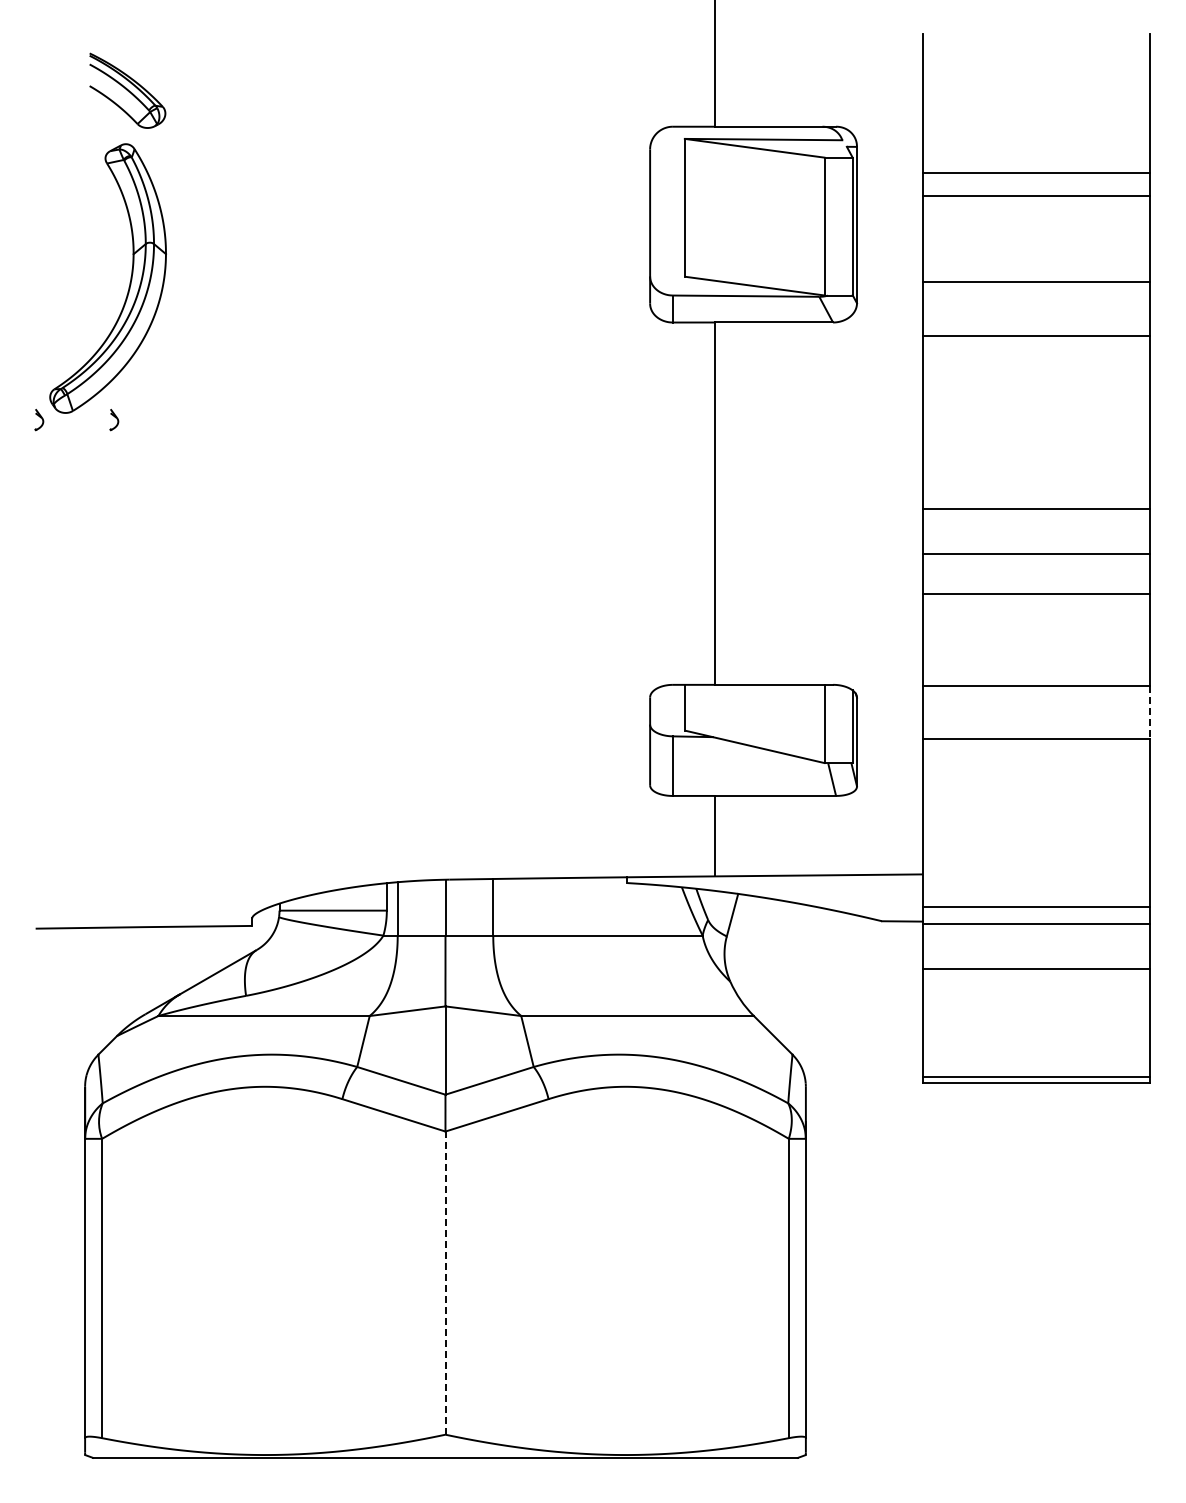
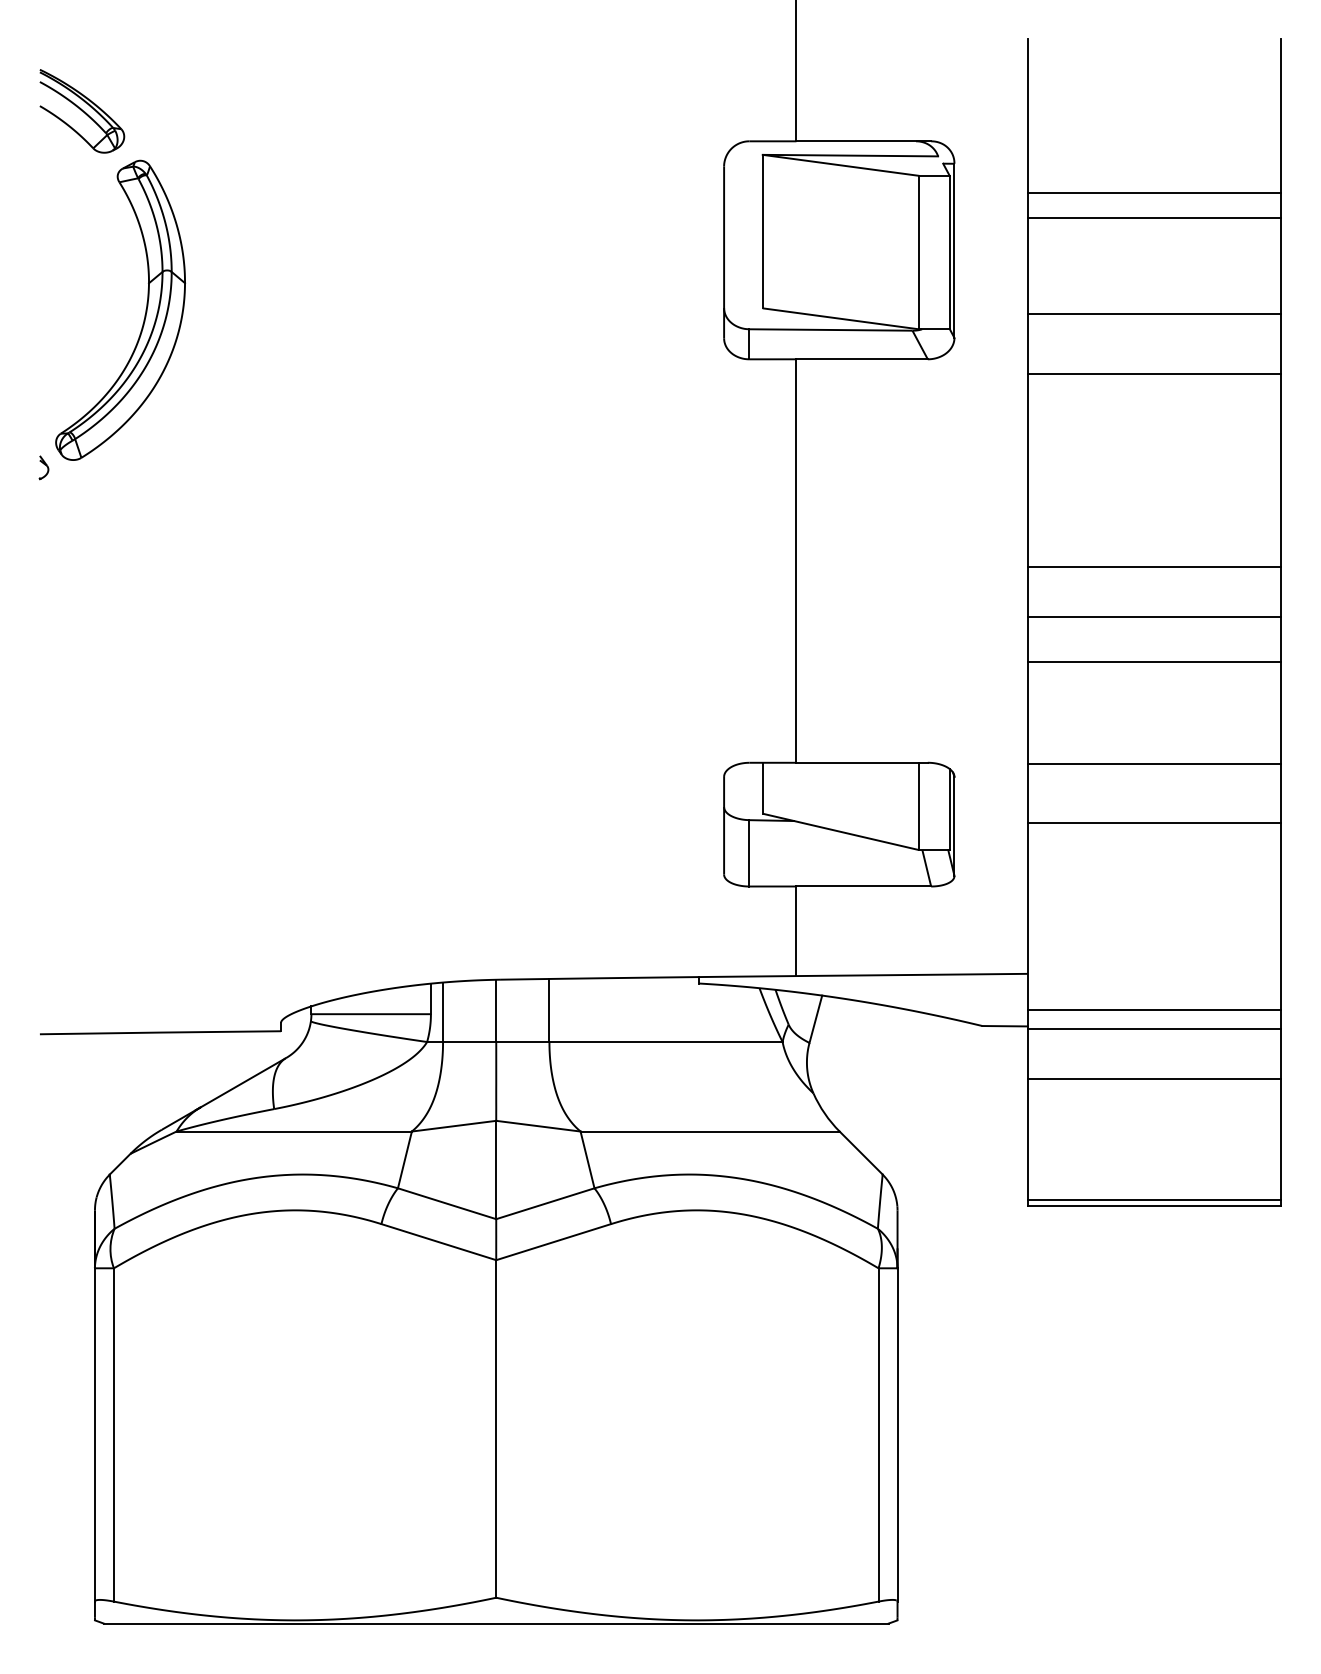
part: (127, 90) -> (82, 110), moved
part: (114, 420) -> (127, 468), removed
line: (1150, 712) -> (1281, 793), dashed -> solid
line: (445, 1283) -> (496, 1429), dashed -> solid

